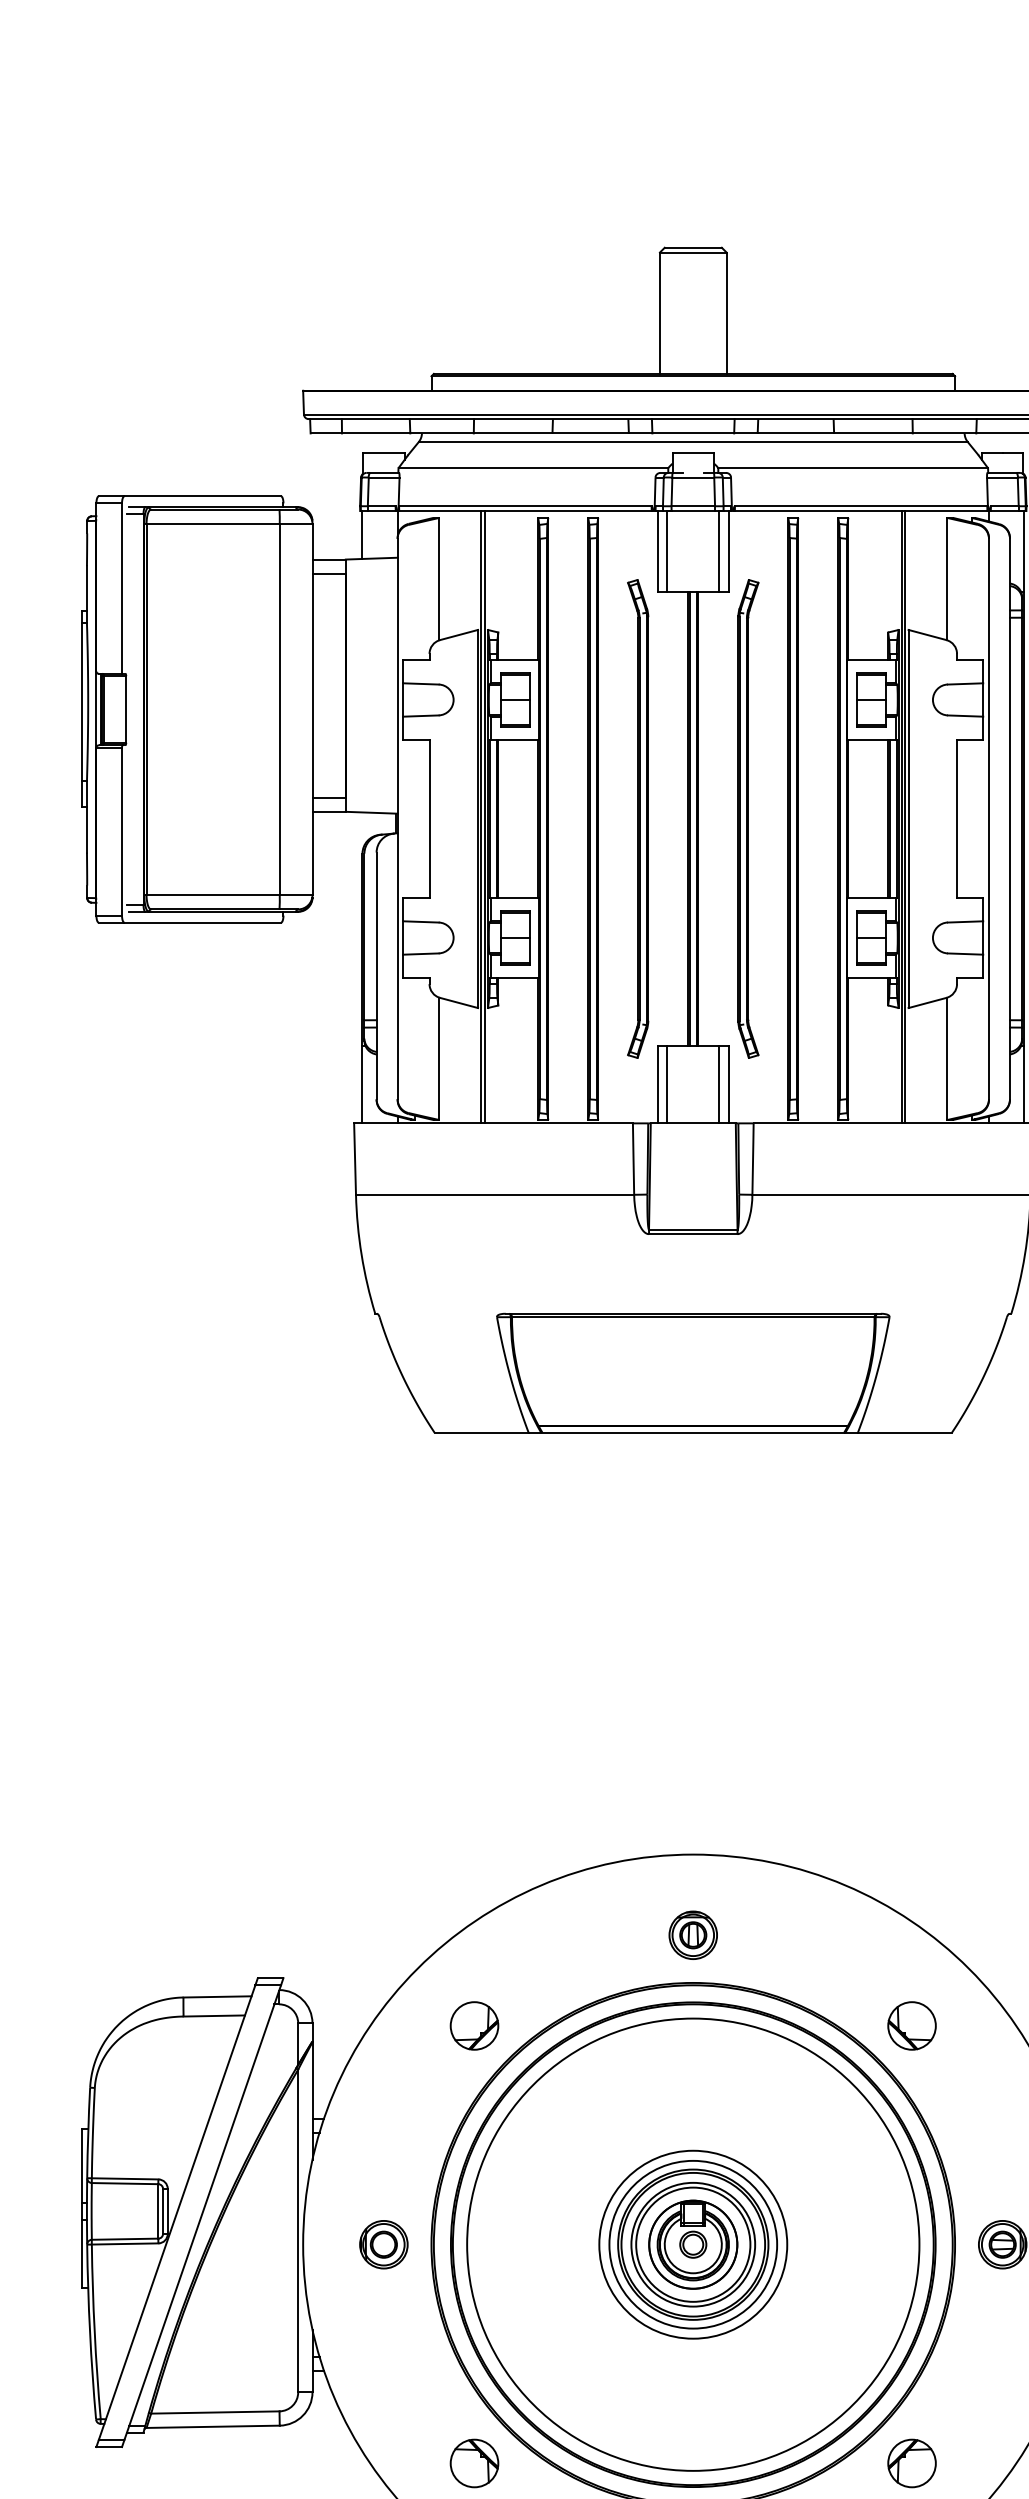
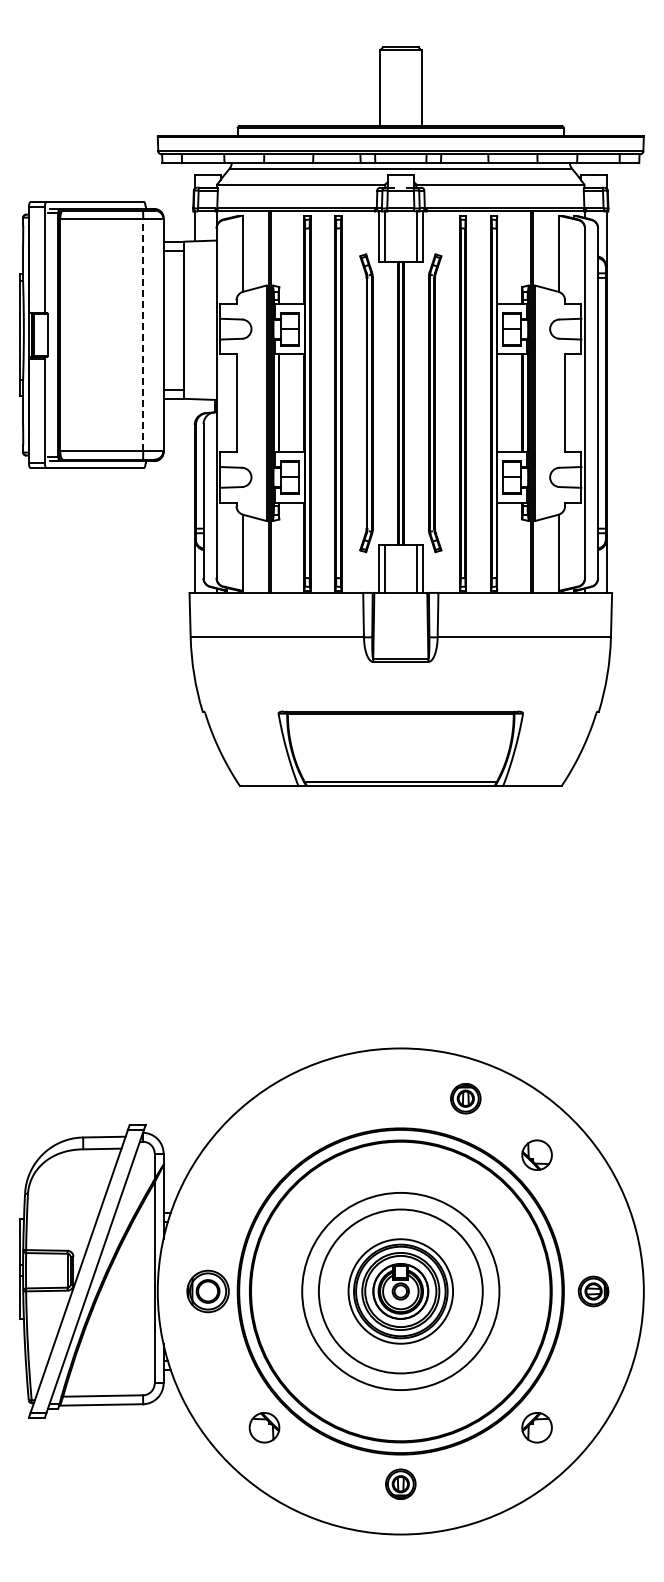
line: (280, 710) -> (143, 335), solid -> dashed
part: (692, 1934) -> (465, 1098), moved
part: (474, 2024) -> (264, 1154), removed
part: (382, 2244) -> (207, 1291), size x1.4
circle: (692, 2244) -> (400, 1291), size x0.7
circle: (692, 2244) -> (400, 1291), size x1.4

